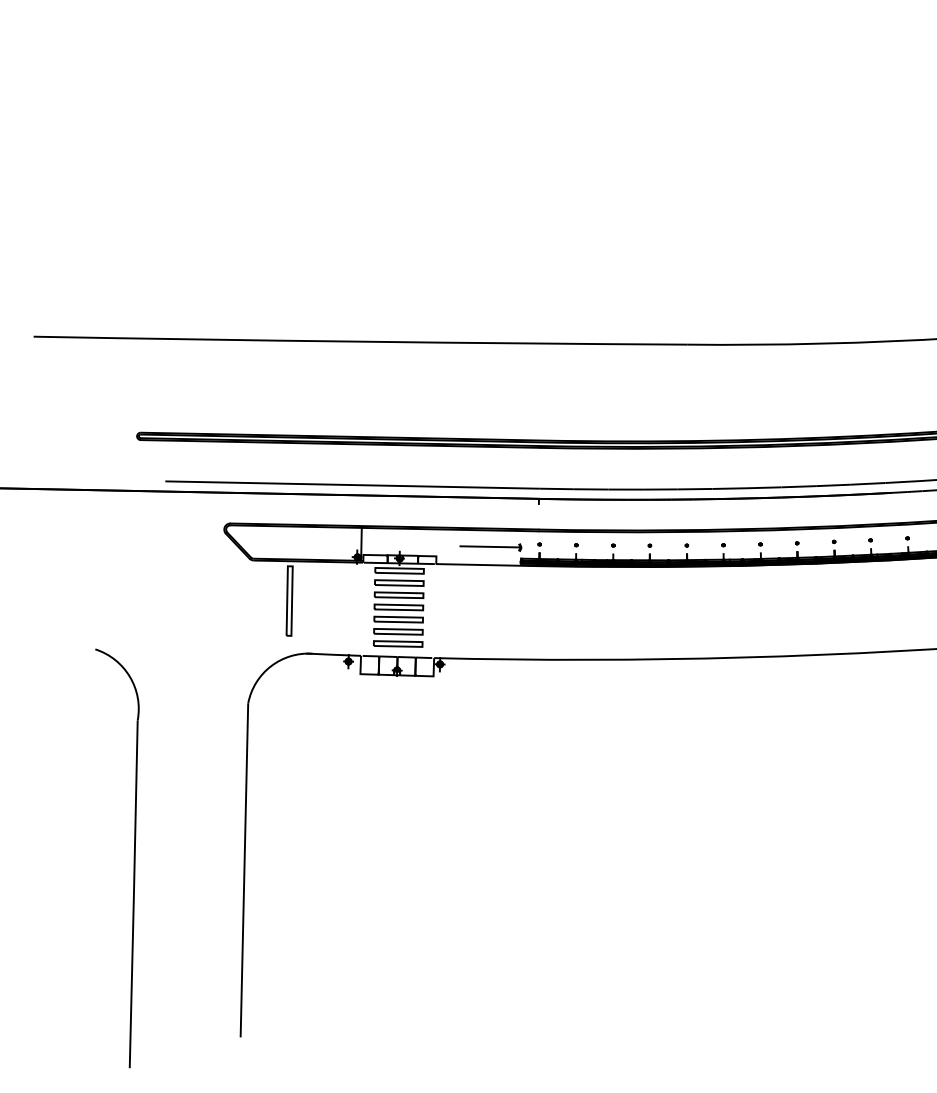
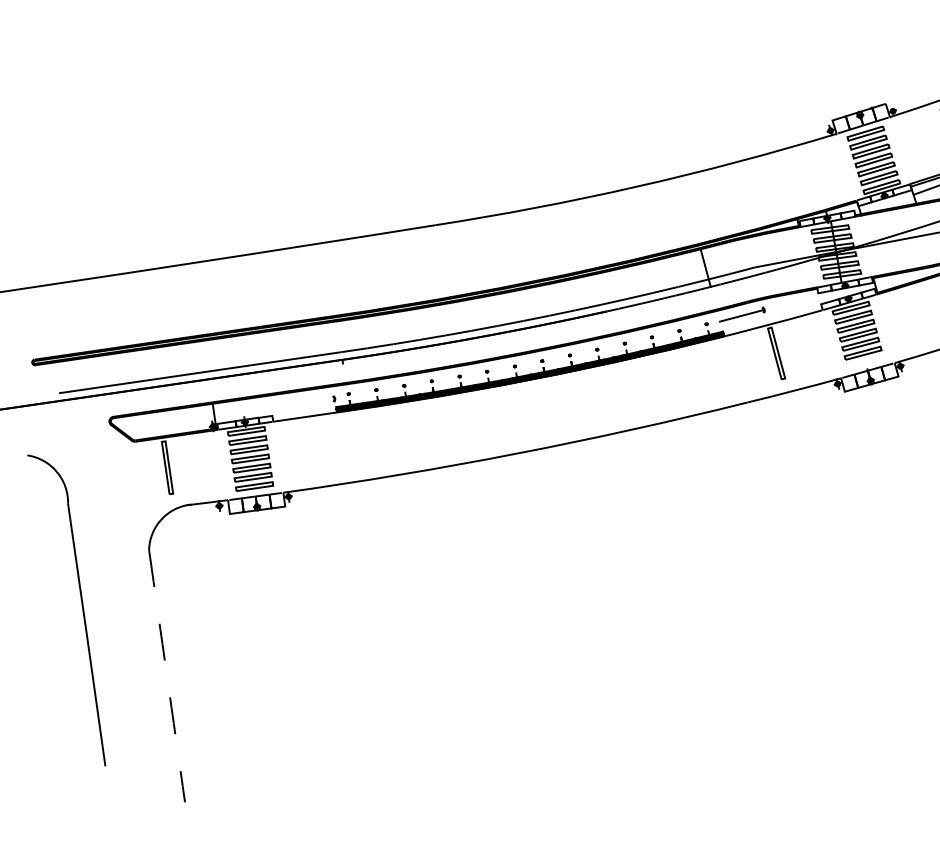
line: (490, 546) -> (311, 401), removed
part: (133, 856) -> (81, 606), moved
arc: (244, 870) -> (167, 676), solid -> dashed

